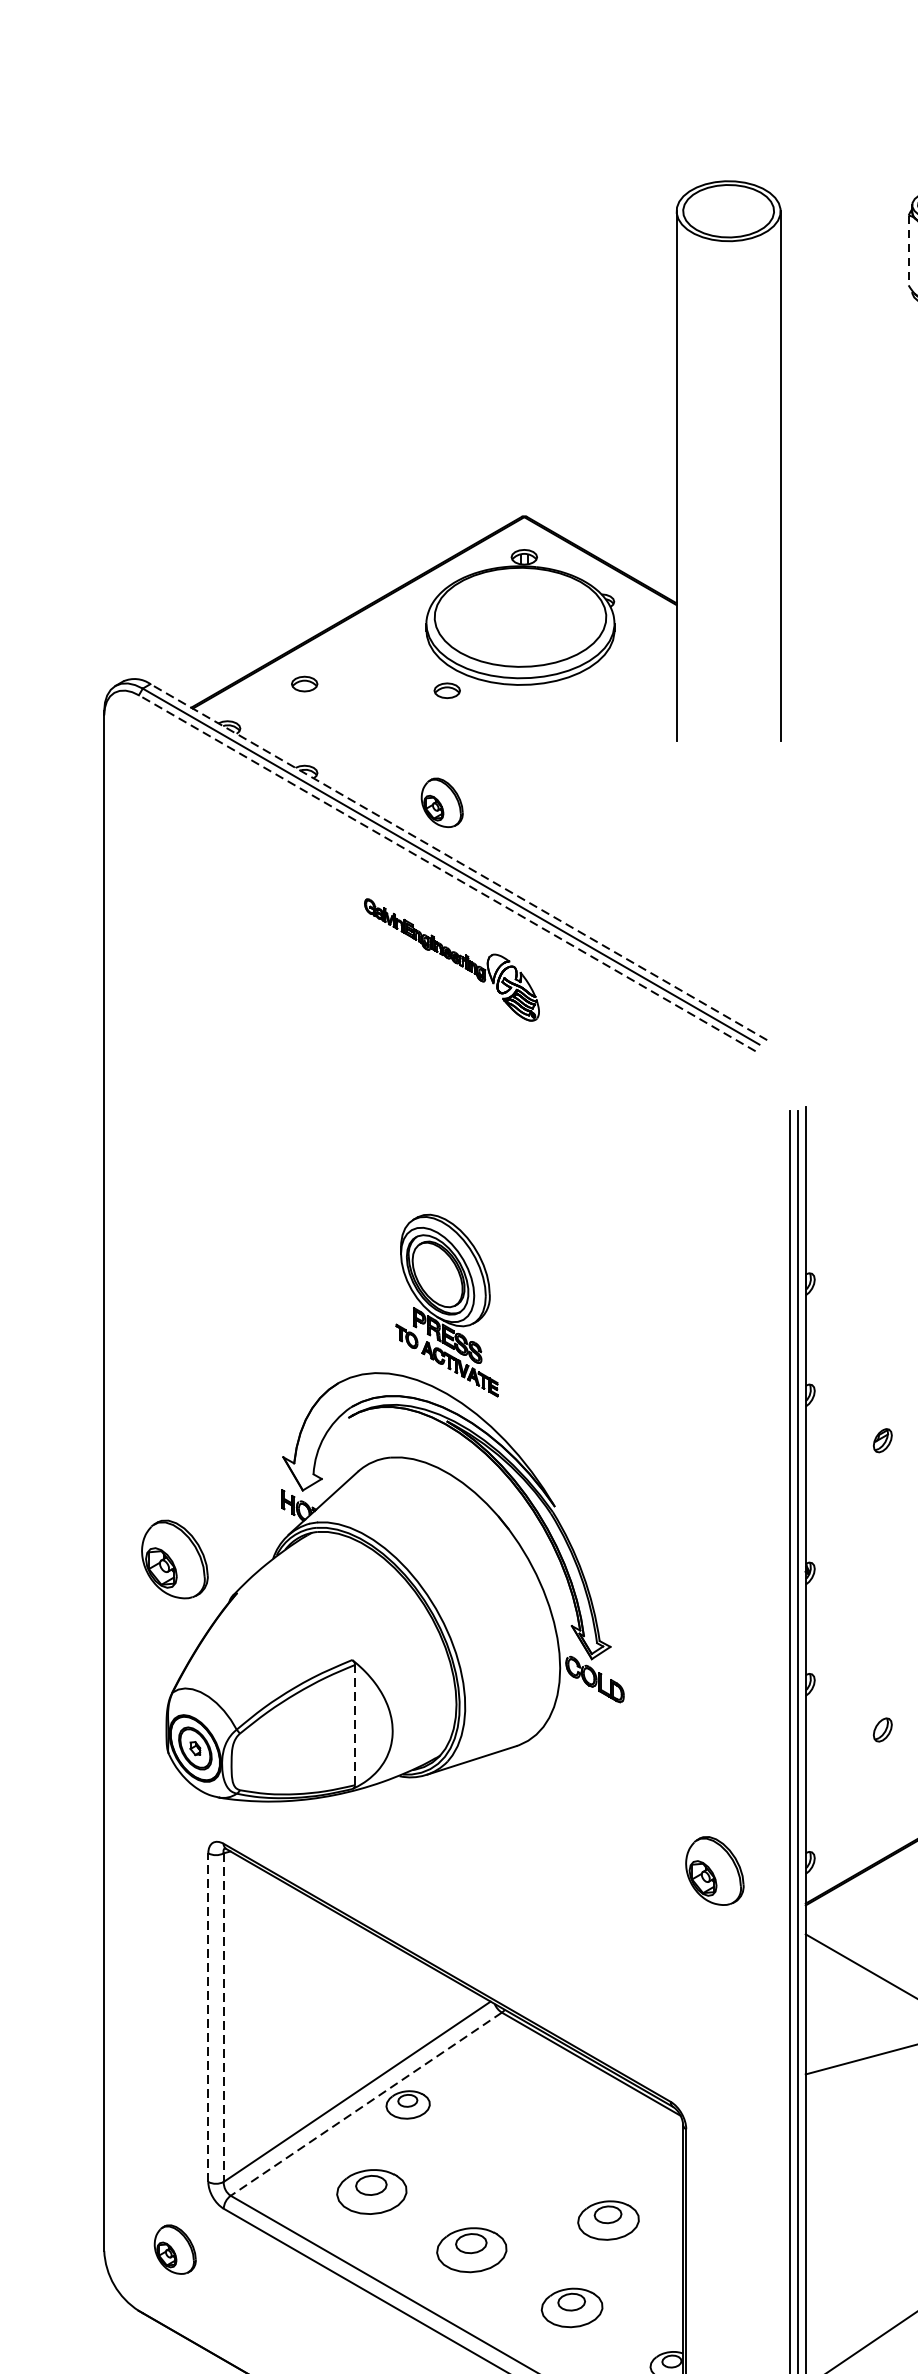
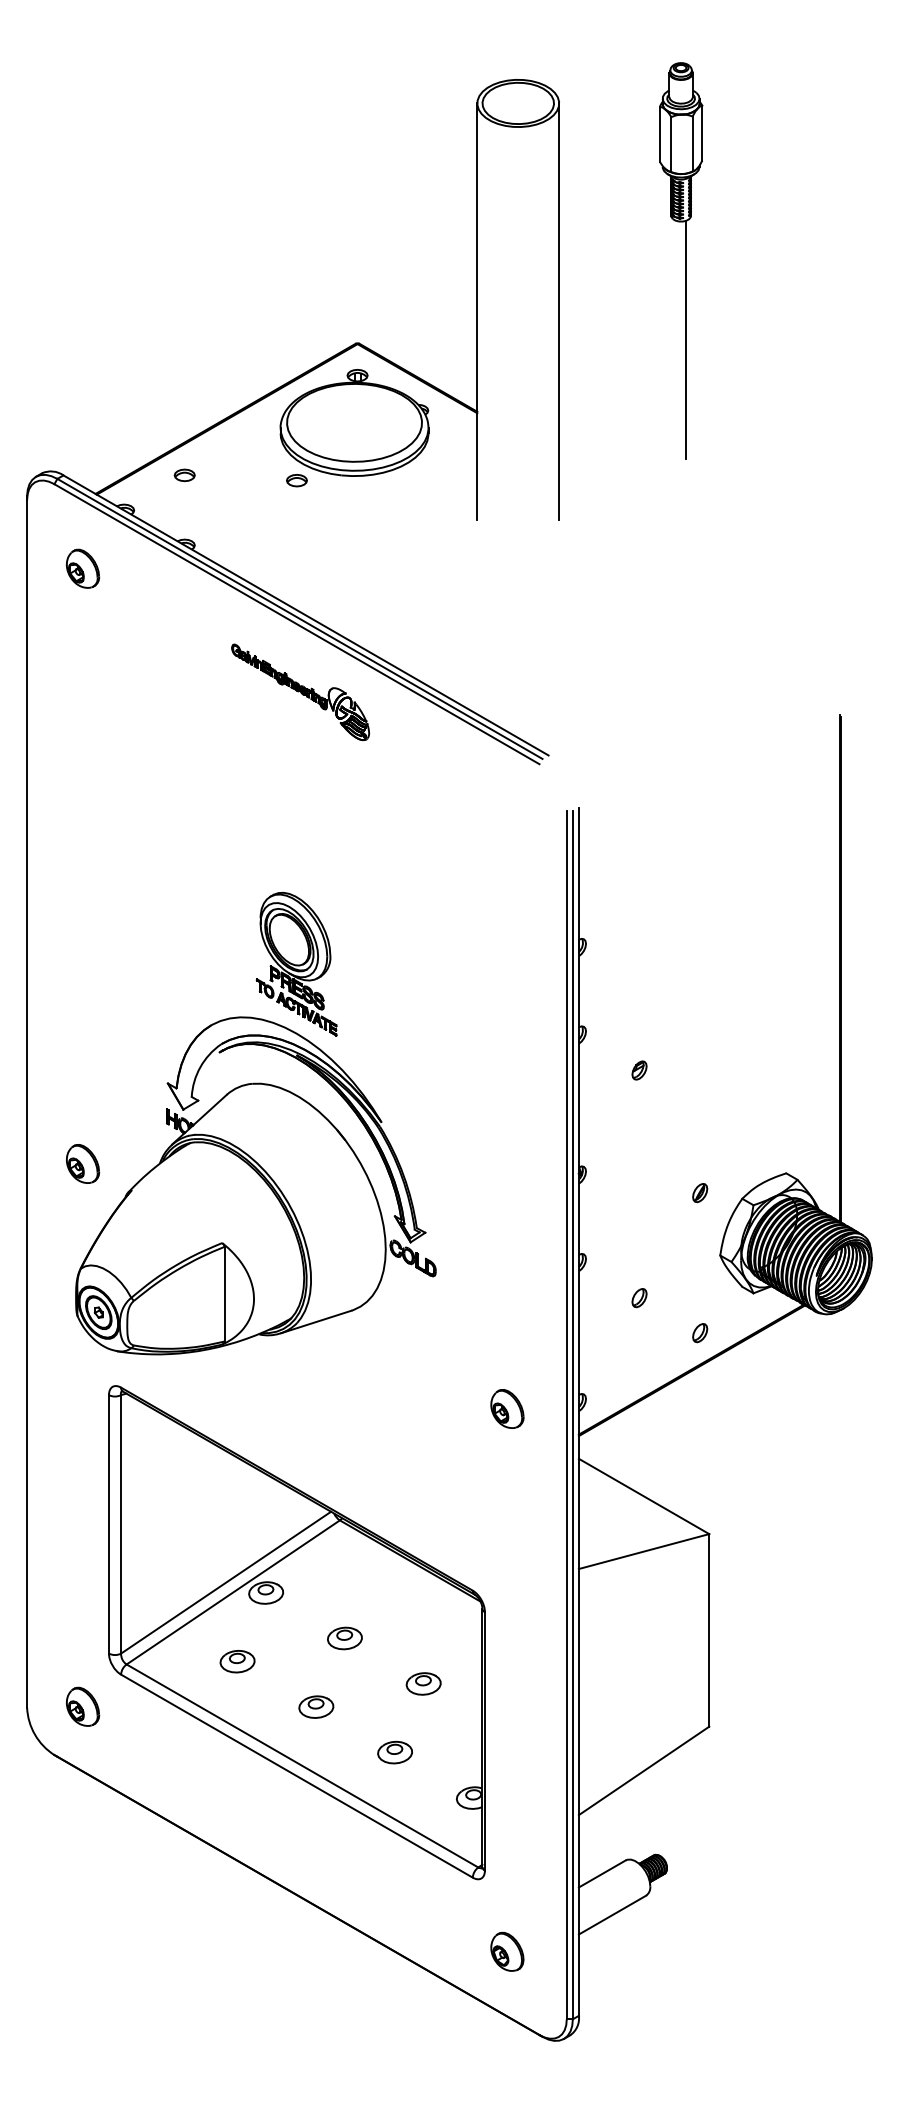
line: (908, 250) -> (659, 134), dashed -> solid
part: (442, 802) -> (83, 568), moved
line: (458, 862) -> (305, 615), dashed -> solid
line: (446, 872) -> (296, 623), dashed -> solid
part: (175, 1558) -> (83, 1163), size x0.62
line: (355, 1724) -> (224, 1293), dashed -> solid
part: (714, 1870) -> (507, 1408), size x0.71
line: (207, 2016) -> (108, 1523), dashed -> solid
line: (224, 2017) -> (121, 1524), dashed -> solid
line: (366, 2104) -> (233, 1592), dashed -> solid
part: (507, 2162) -> (344, 1638), added
part: (371, 2192) -> (237, 1661), size x0.62
part: (608, 2219) -> (423, 1683), size x0.71
part: (472, 2249) -> (316, 1706), size x0.62
part: (571, 2307) -> (394, 1752), size x0.71

